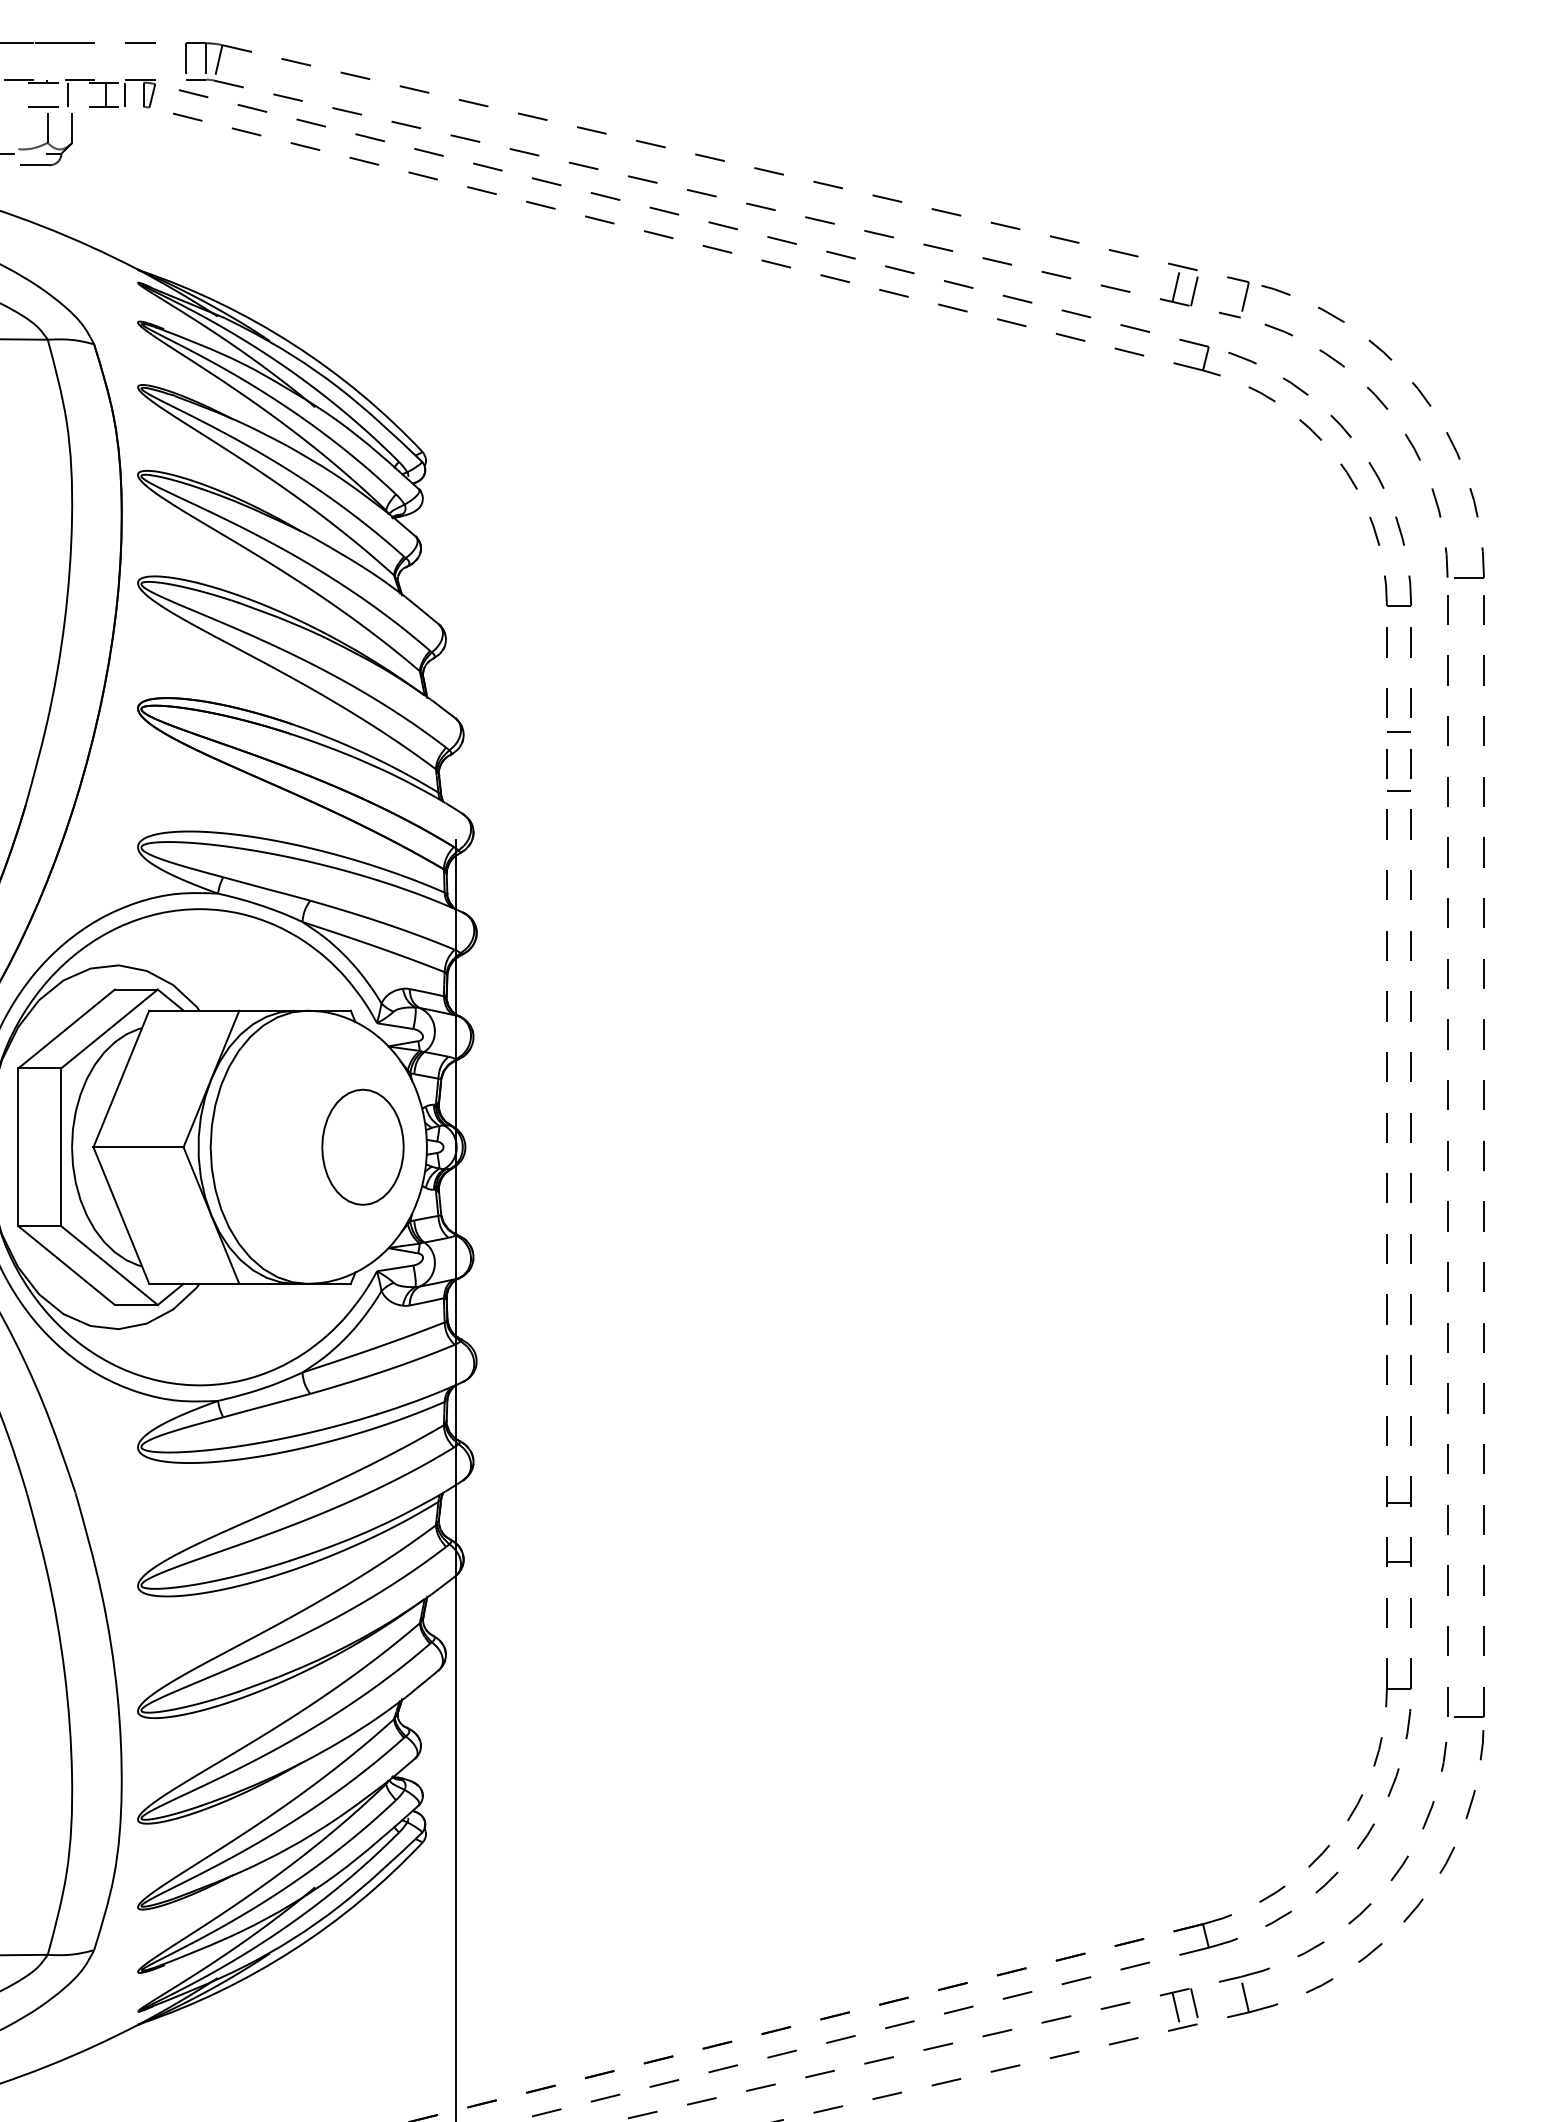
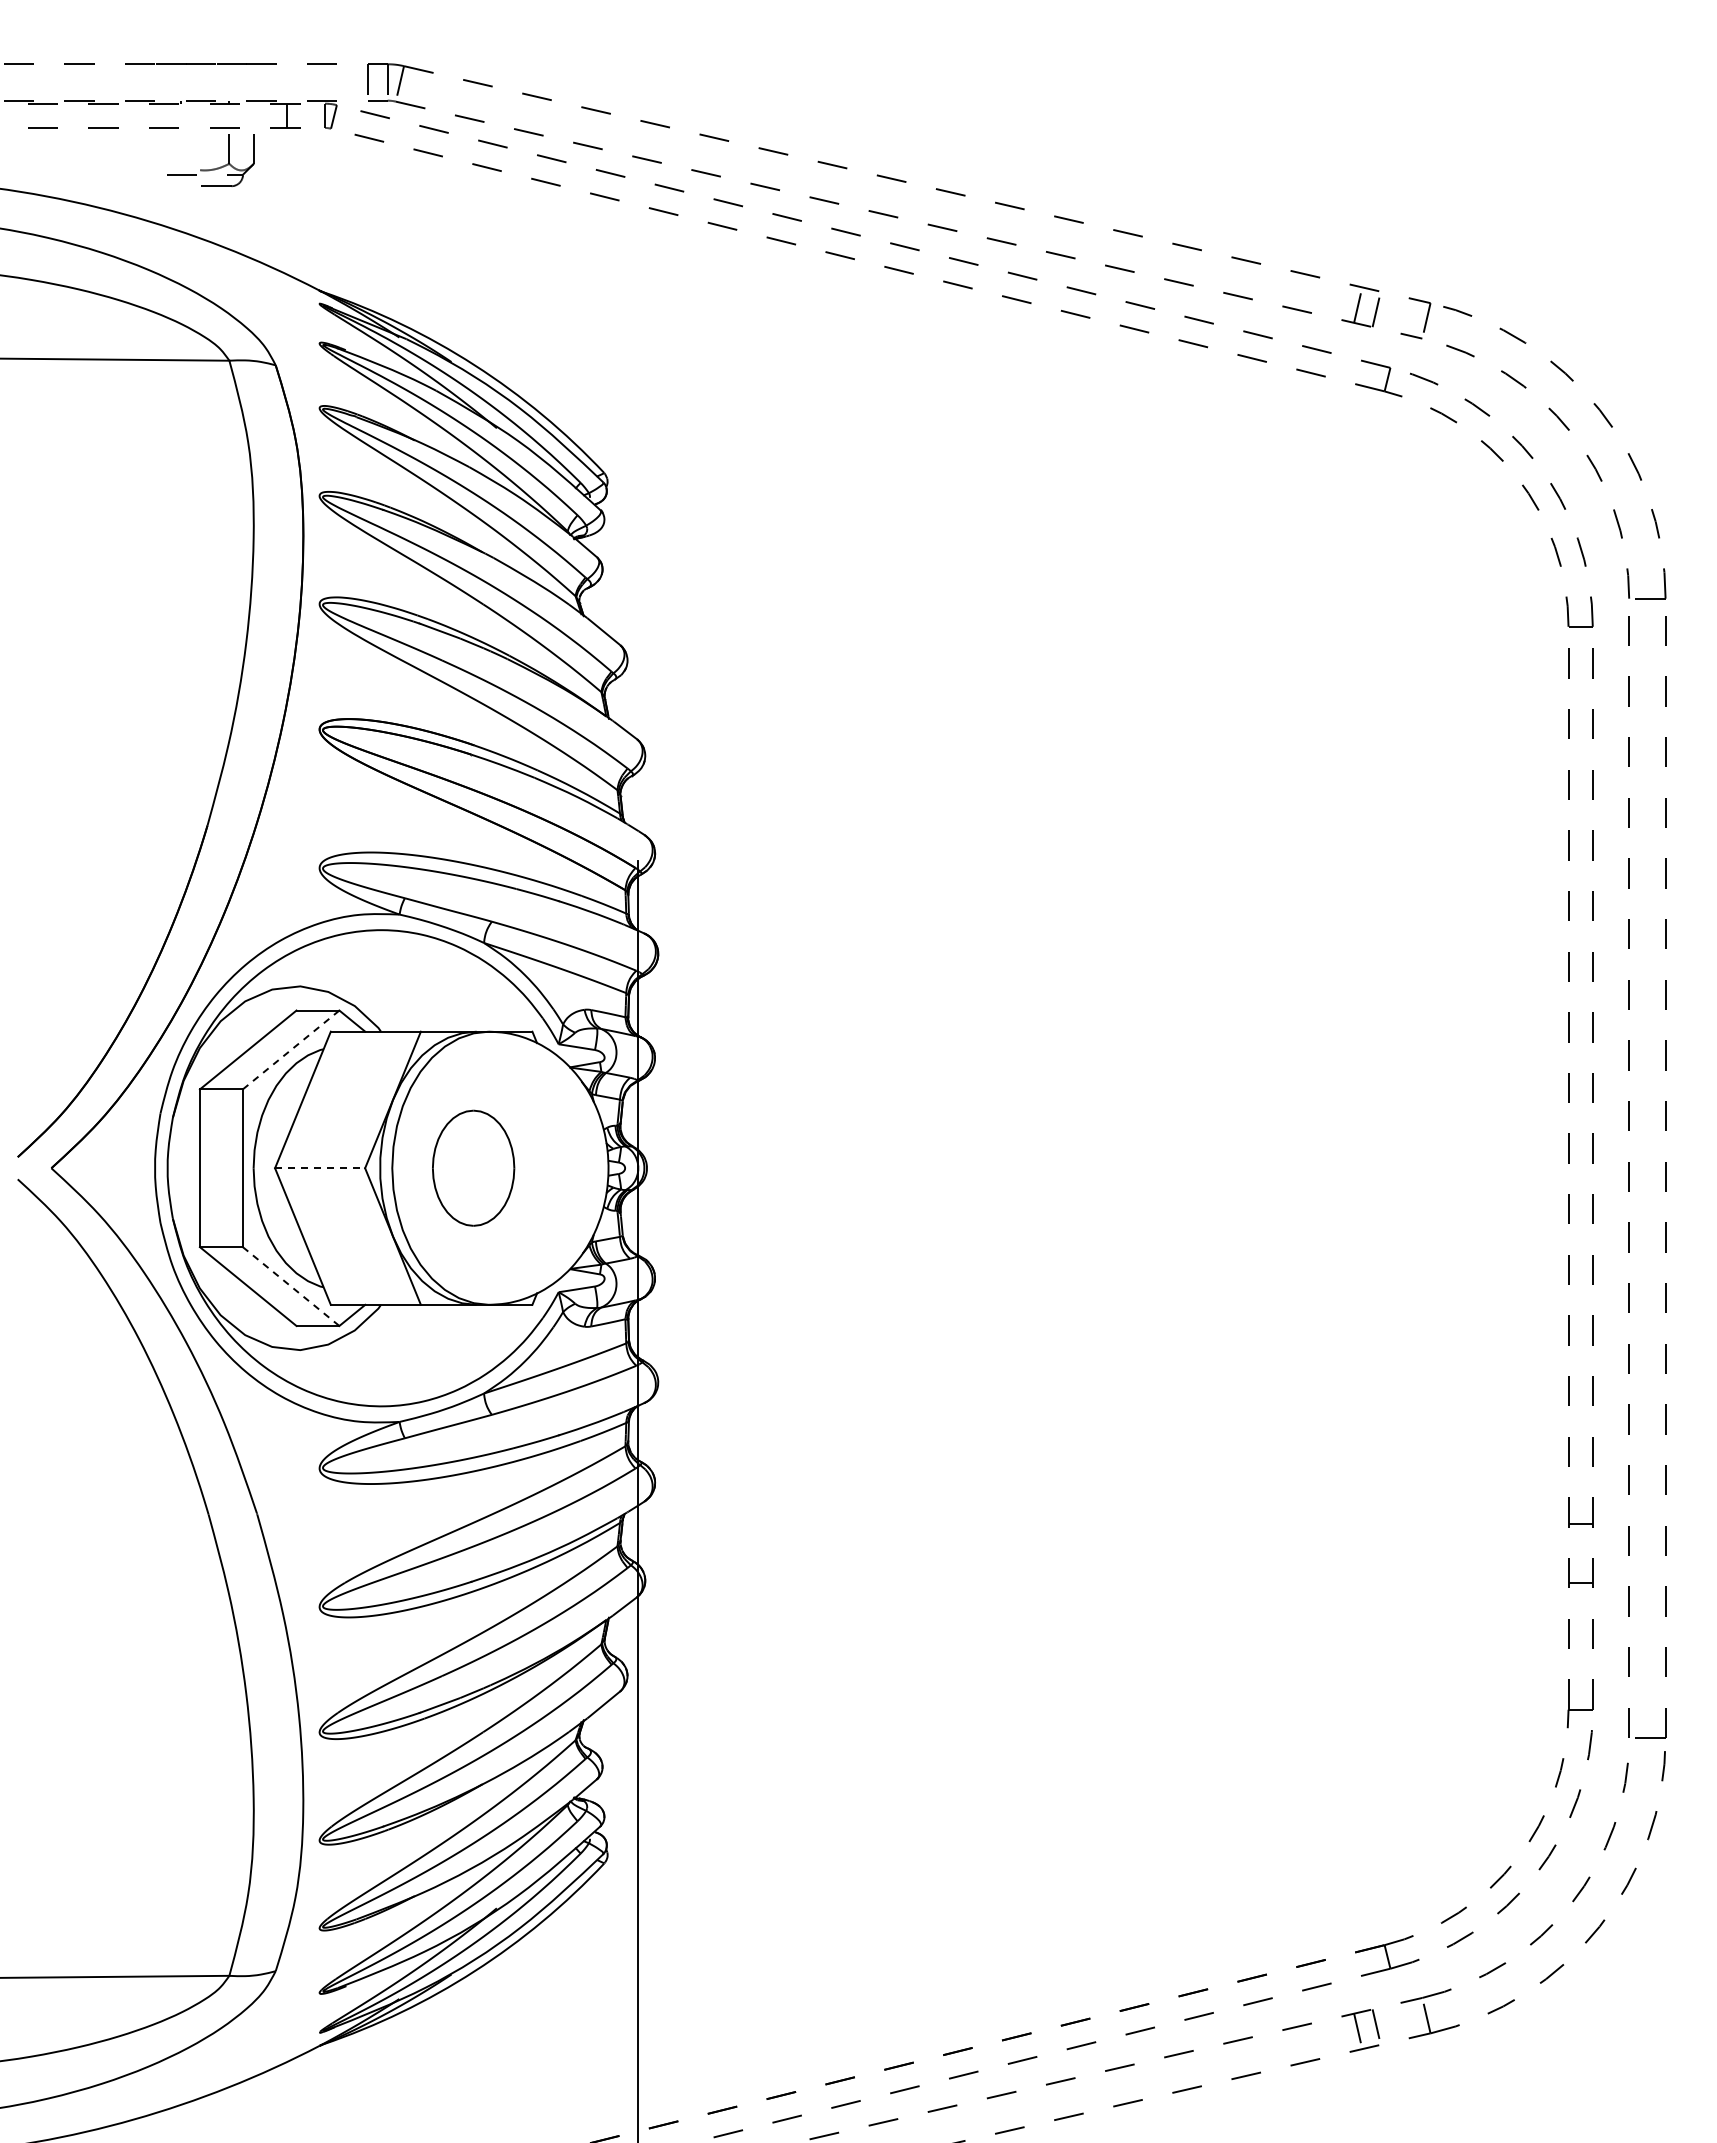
line: (67, 94) -> (249, 115), removed
line: (124, 94) -> (306, 115), removed
line: (1398, 732) -> (1580, 753), removed
line: (1398, 791) -> (1580, 812), removed
line: (108, 1029) -> (290, 1050), solid -> dashed
part: (362, 1146) -> (473, 1167), moved
line: (138, 1147) -> (320, 1168), solid -> dashed
line: (109, 1265) -> (291, 1286), solid -> dashed

